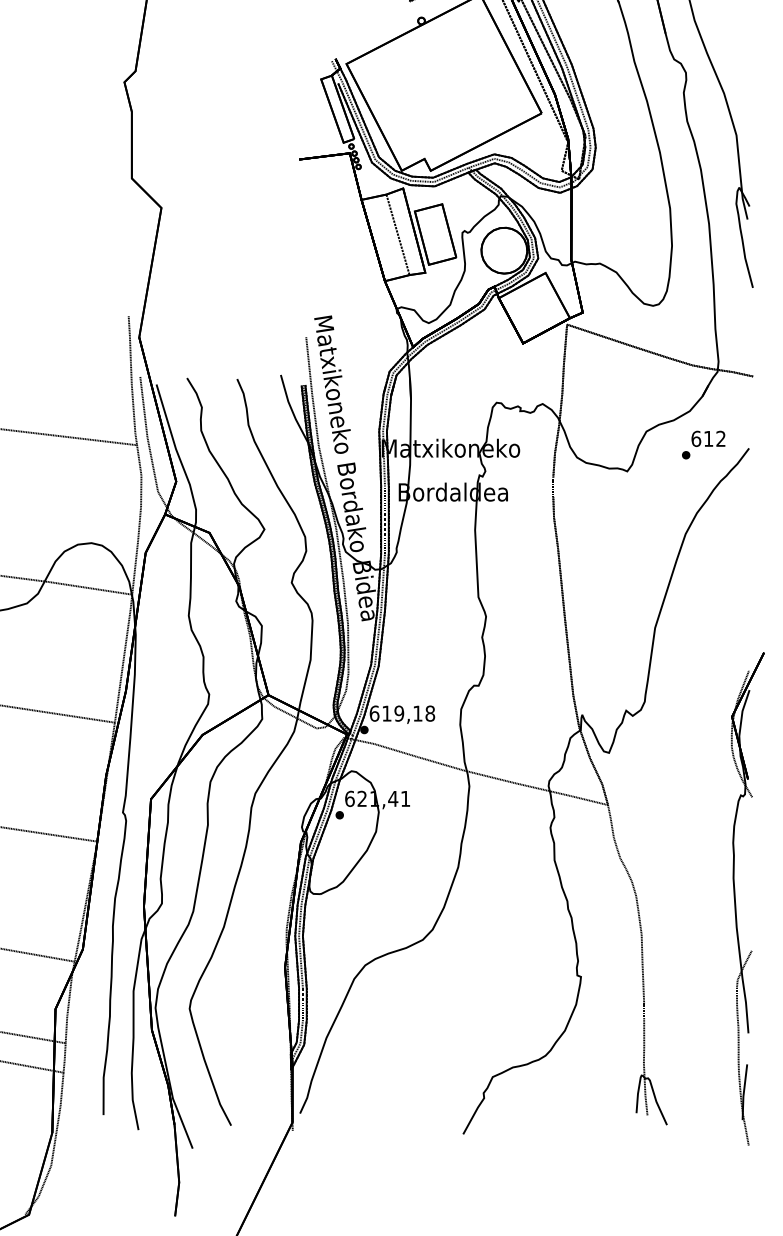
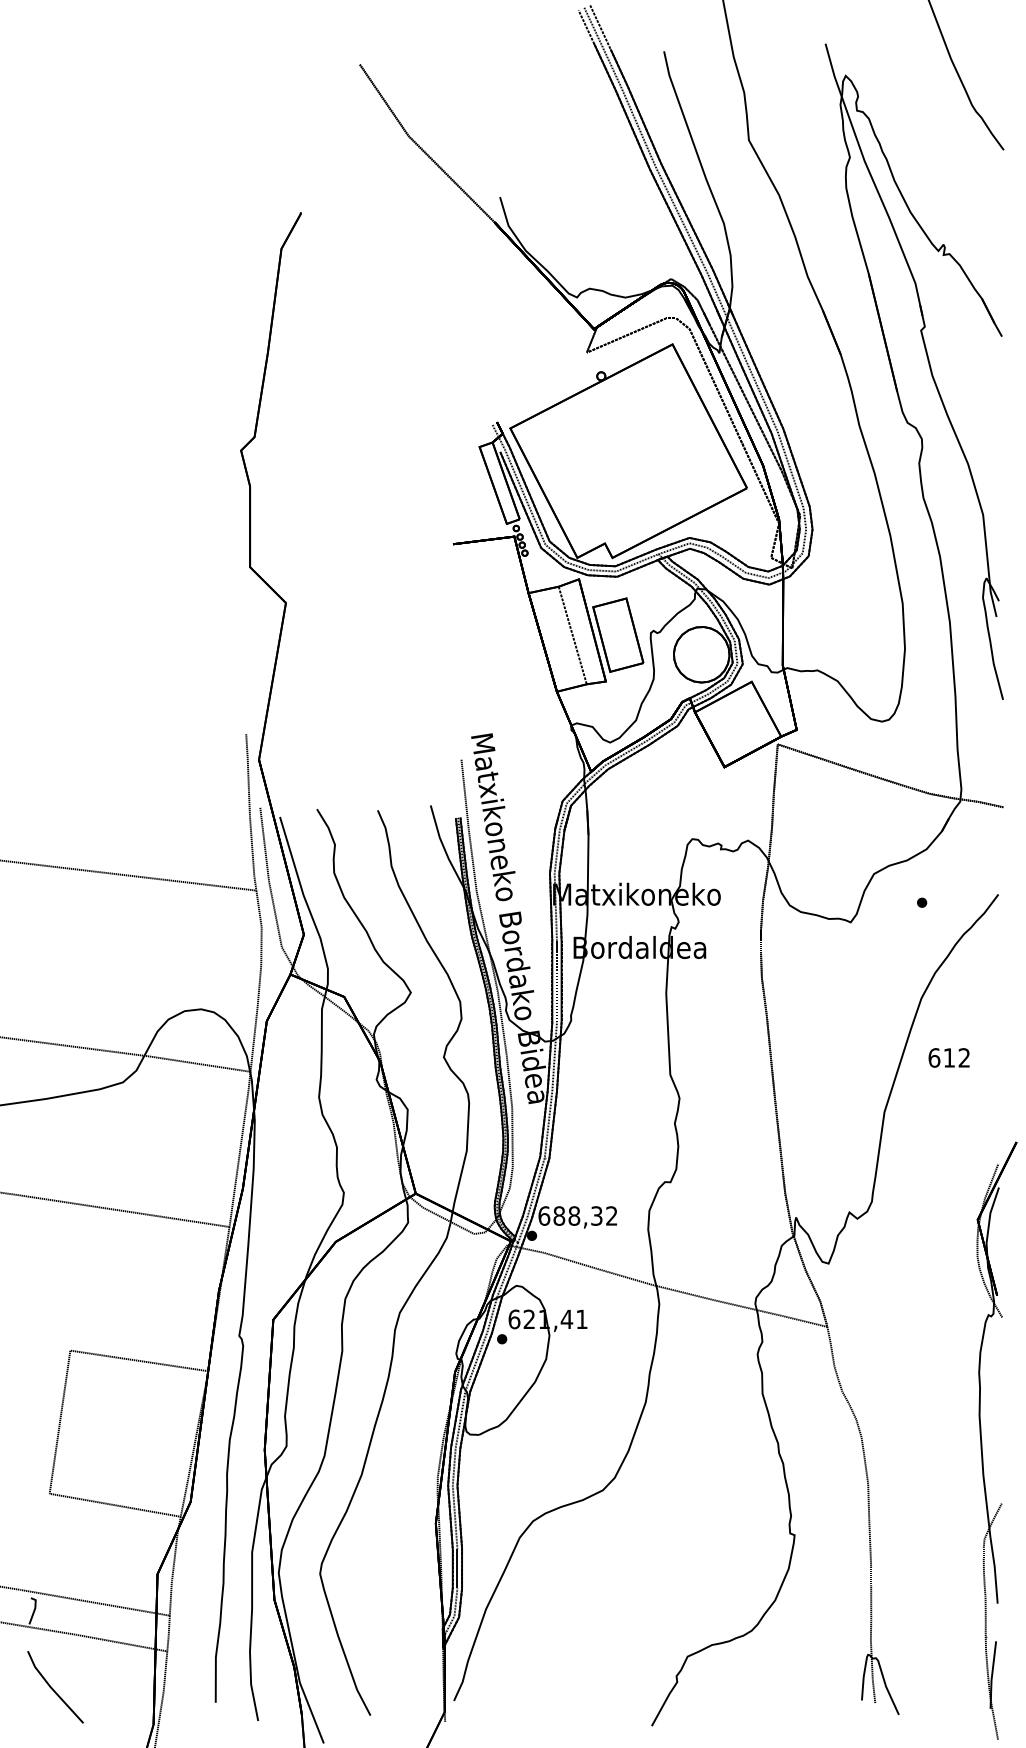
text: (707, 438) -> (948, 1057), moved
text: (408, 713) -> (585, 1215), 619,18 -> 688,32

